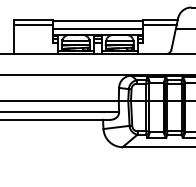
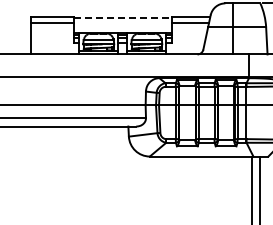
line: (97, 21) -> (122, 18), solid -> dashed
line: (97, 29) -> (122, 27), removed

